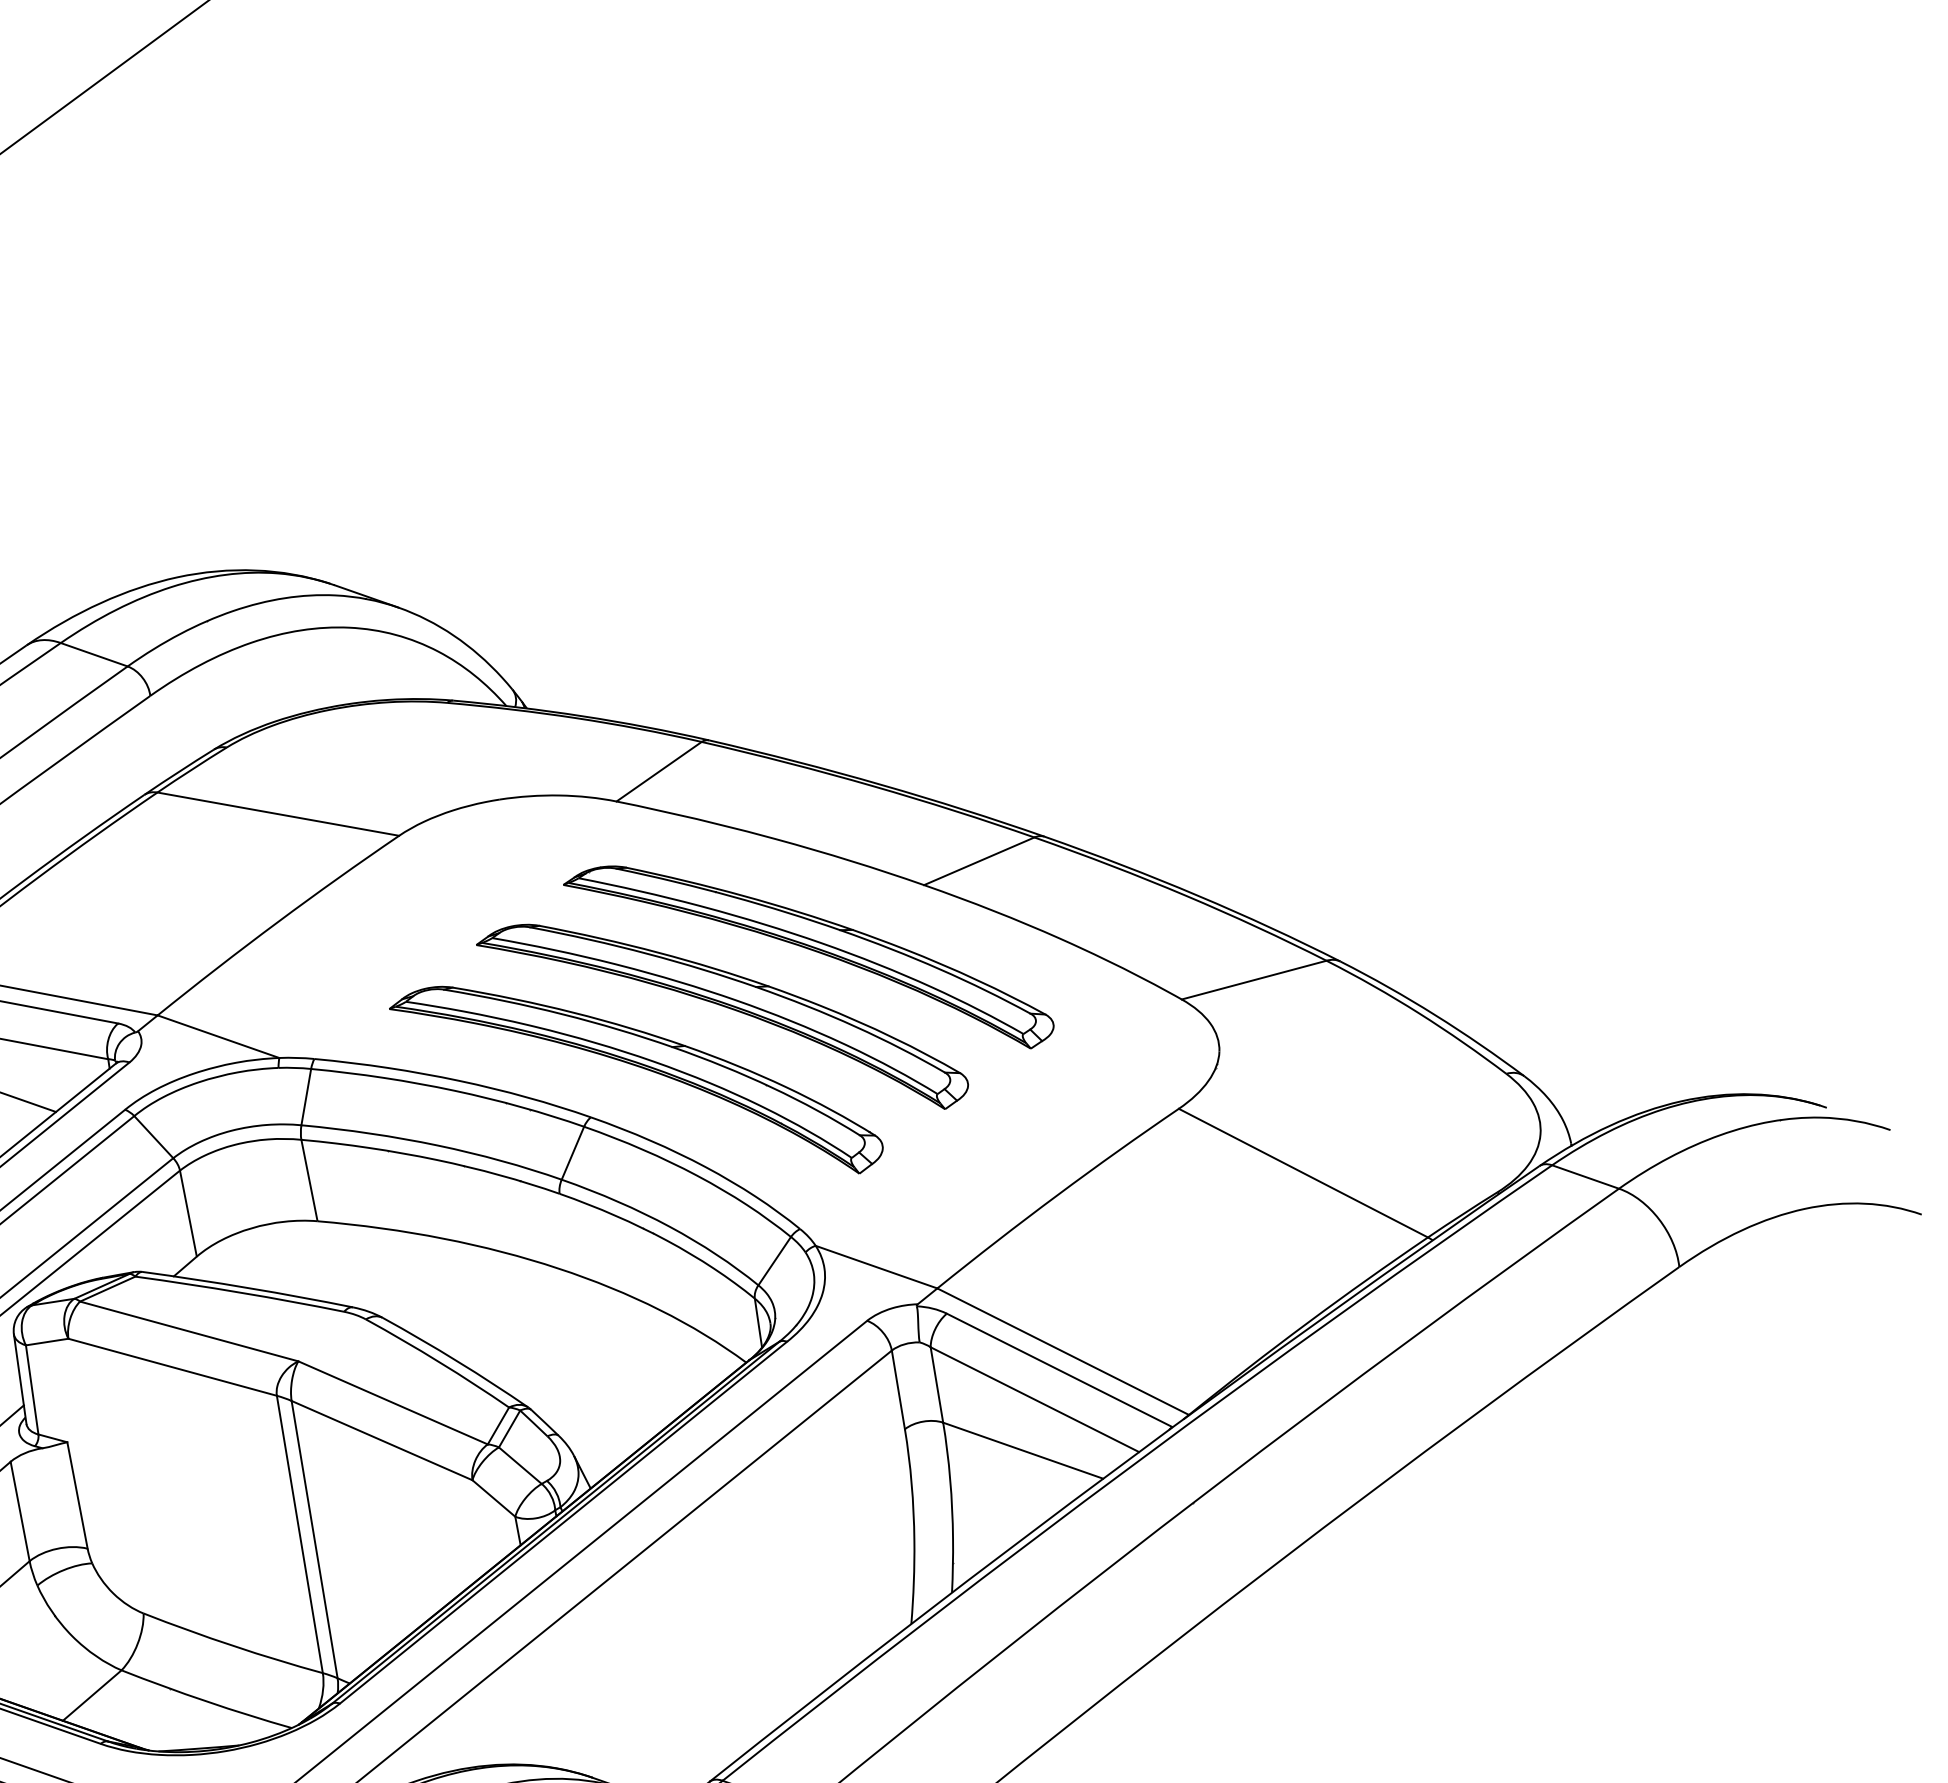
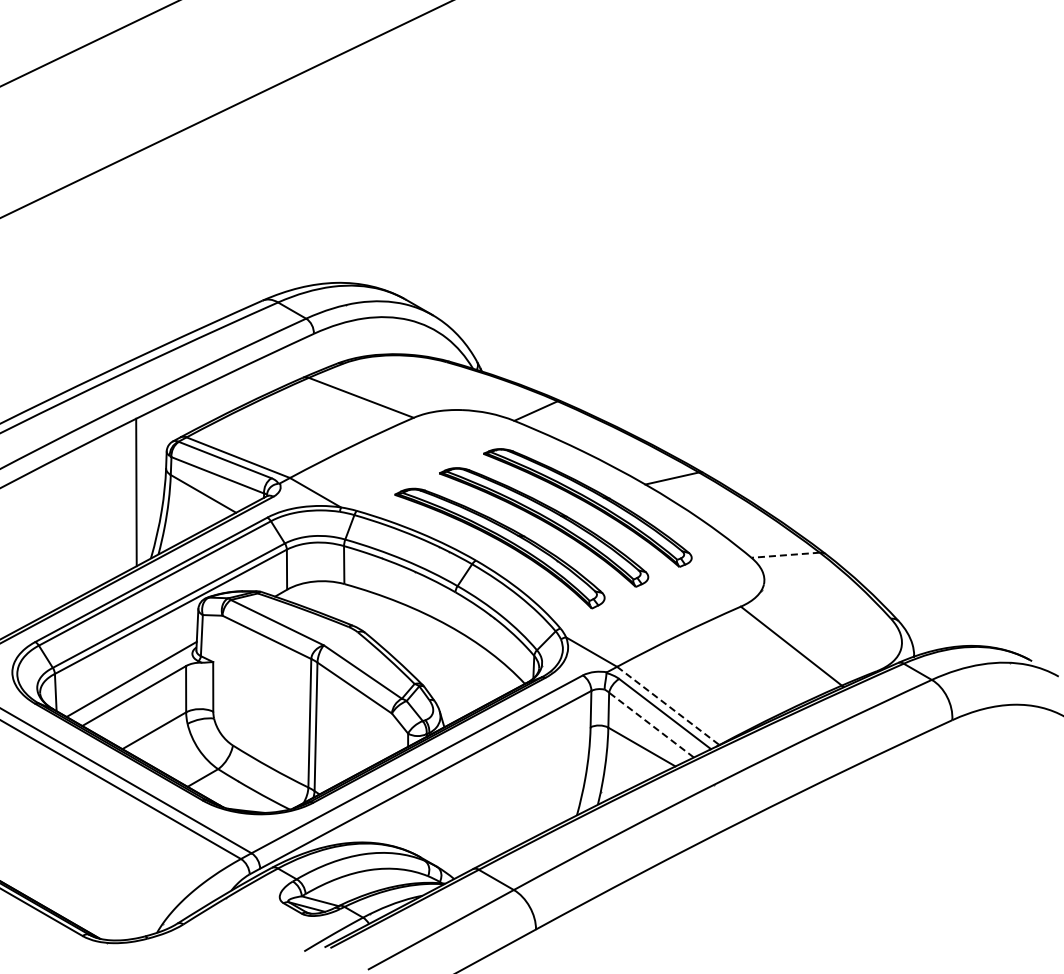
line: (1253, 980) -> (785, 555), solid -> dashed
line: (1063, 1352) -> (668, 706), solid -> dashed
line: (1034, 1398) -> (651, 724), solid -> dashed

